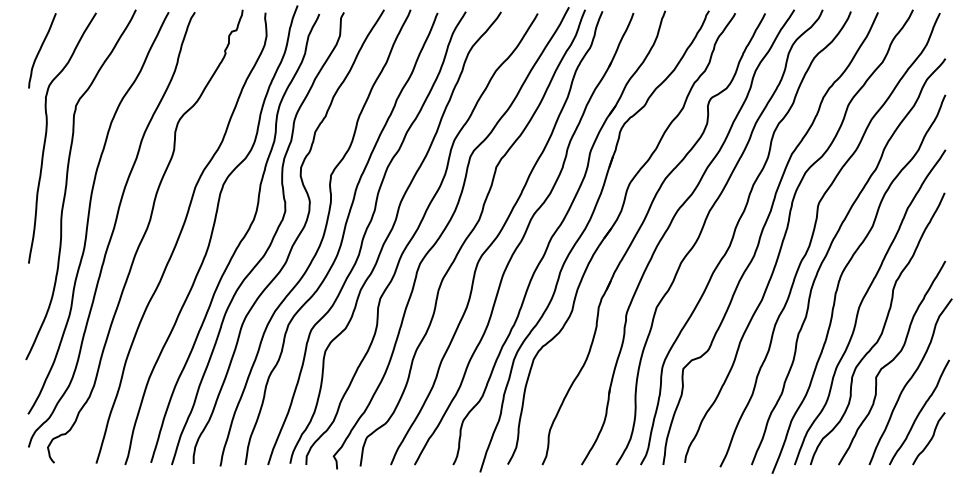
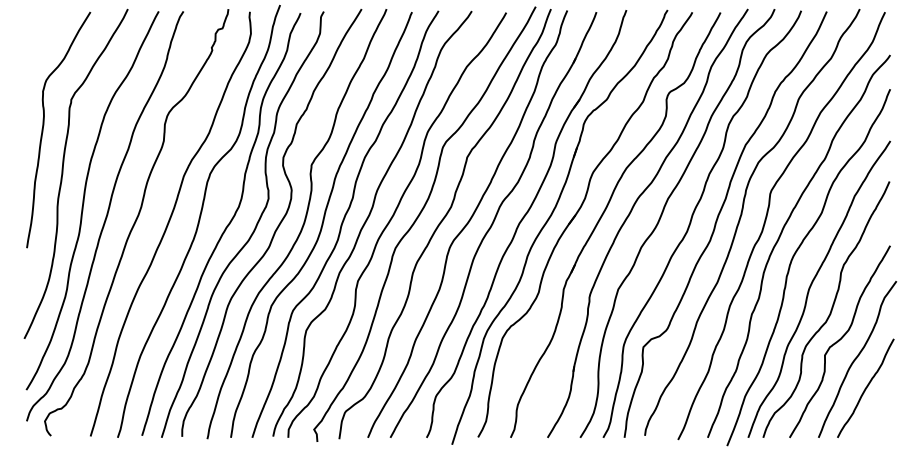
curve: (41, 49) -> (38, 46), removed
curve: (930, 438) -> (876, 412), removed

